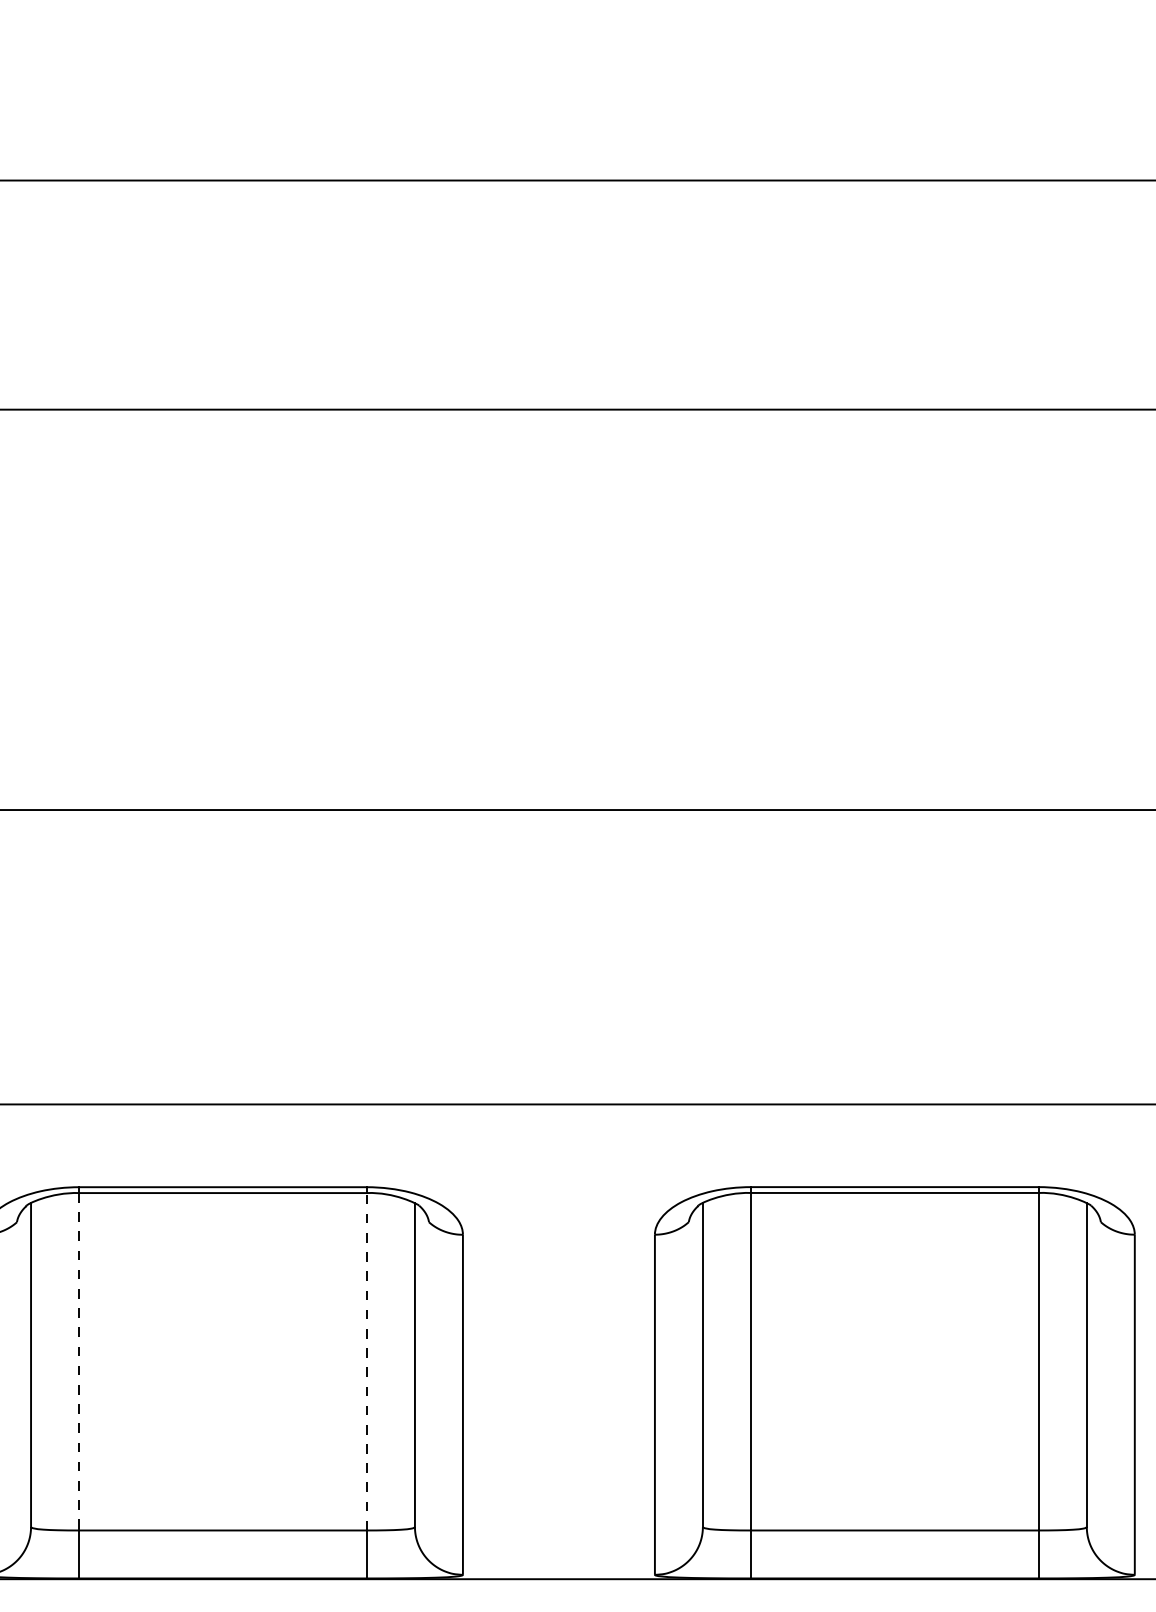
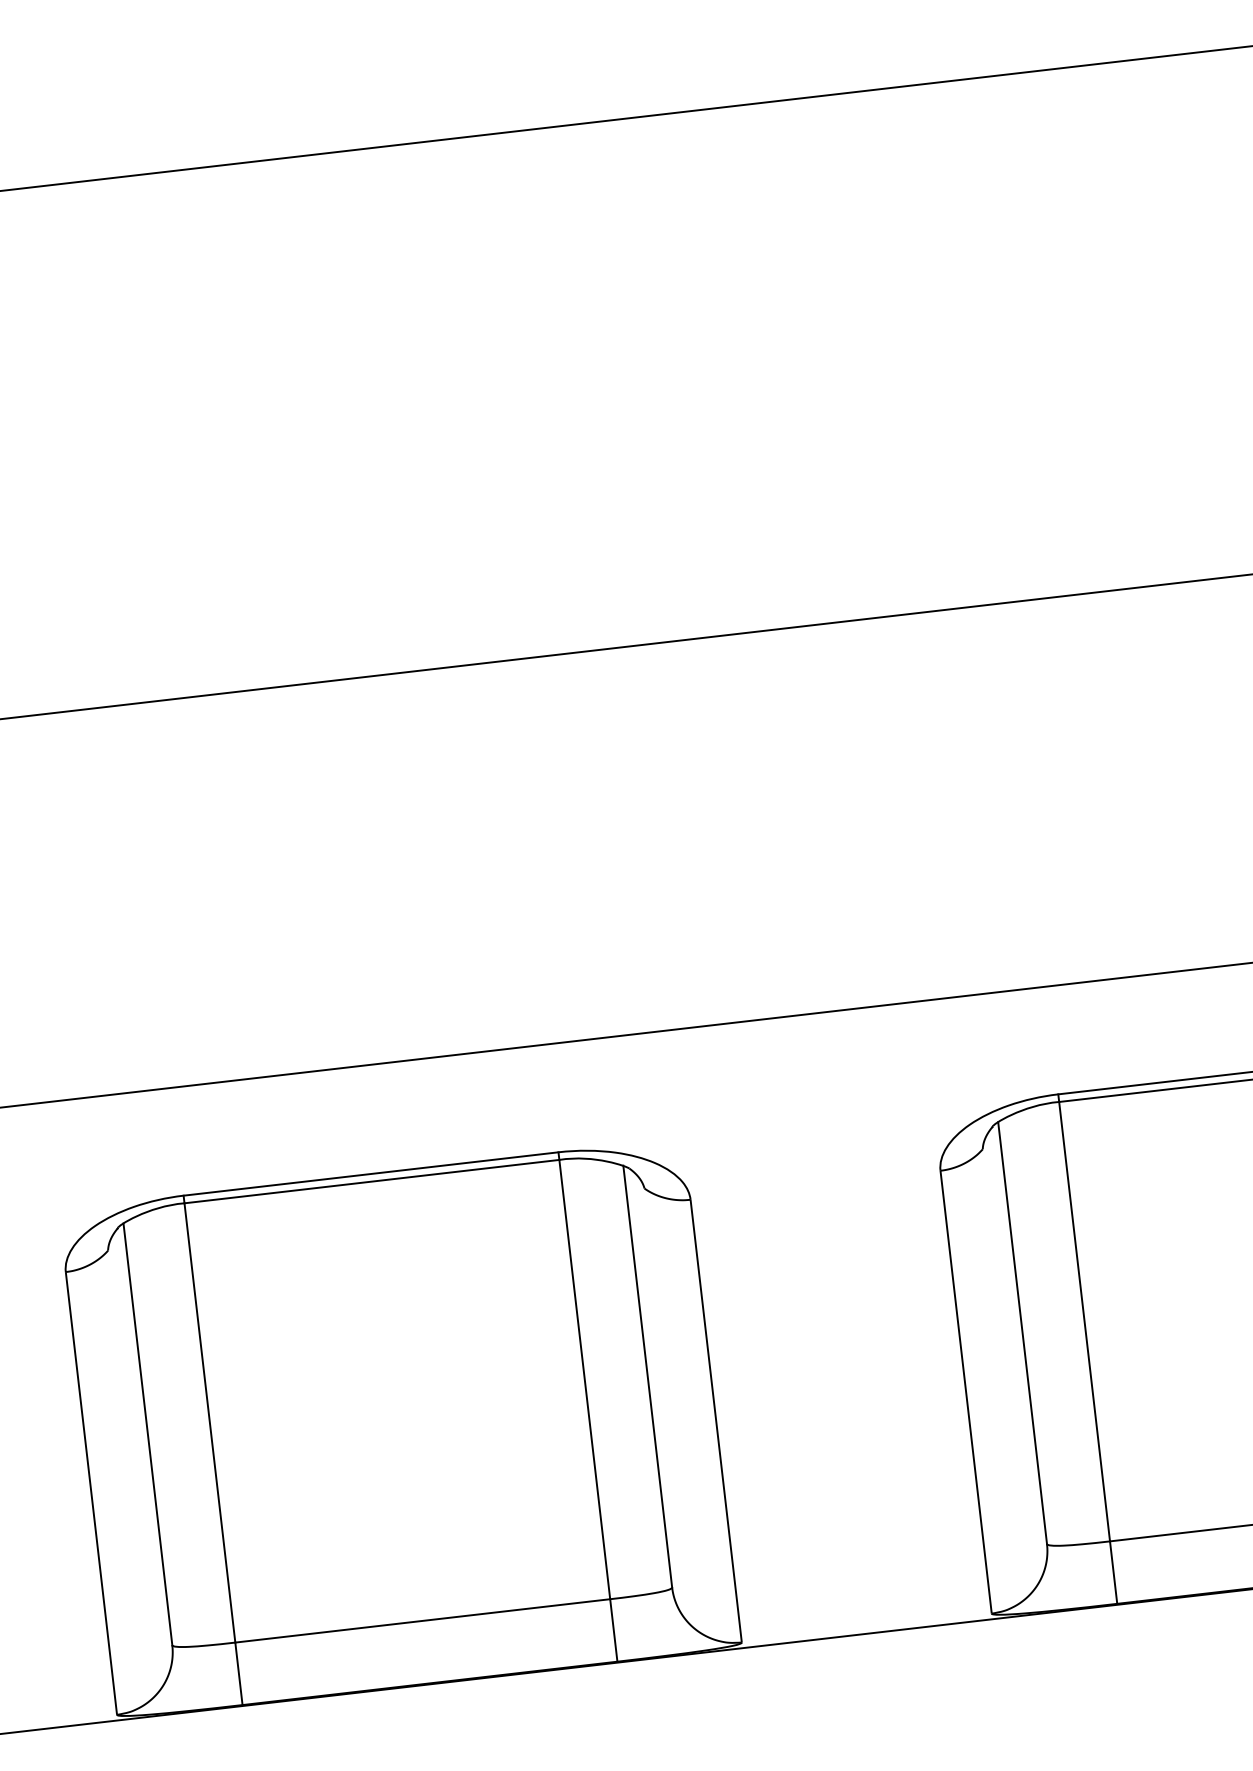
line: (79, 1361) -> (210, 1422), dashed -> solid
line: (366, 1361) -> (584, 1379), dashed -> solid

